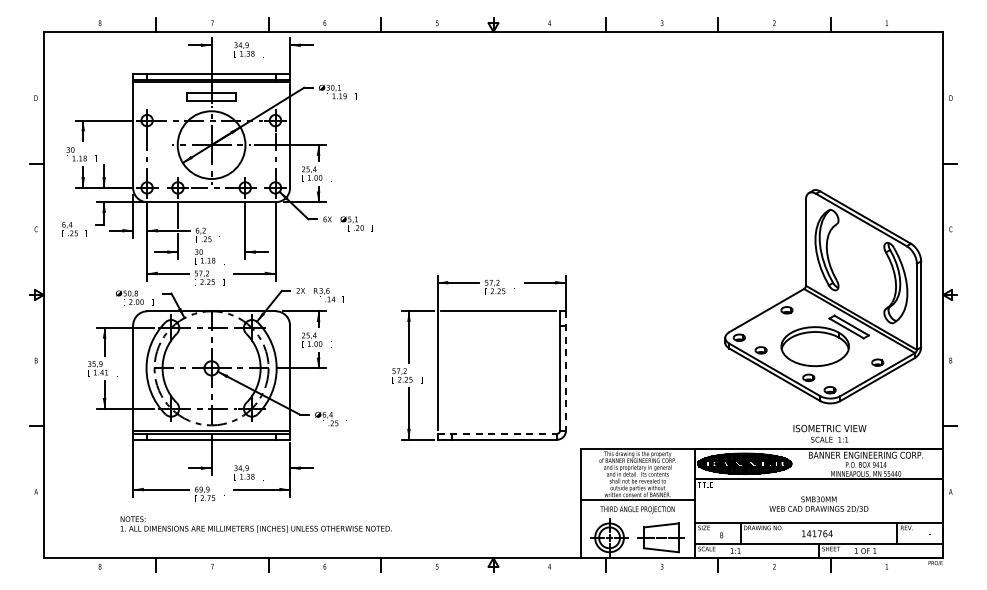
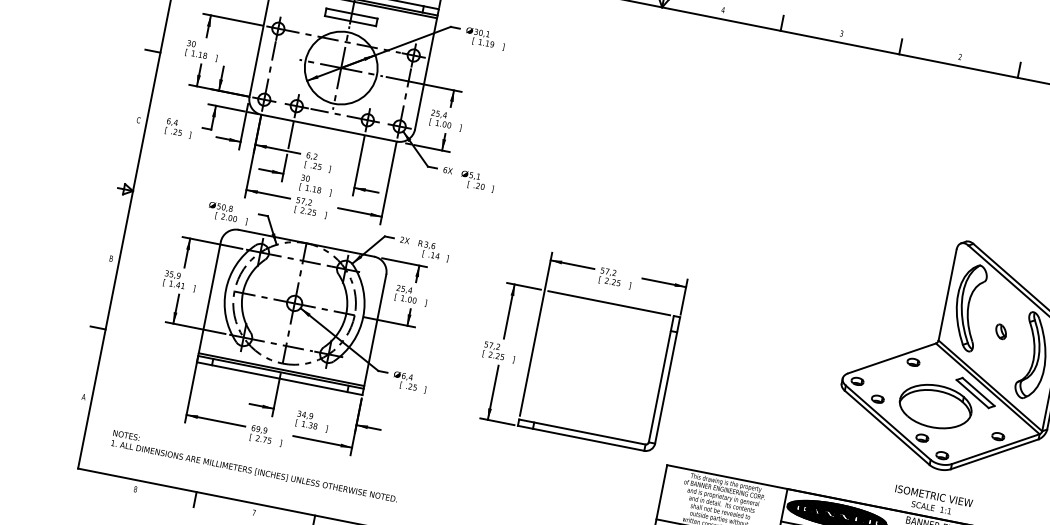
part: (861, 266) -> (1001, 331), added
line: (565, 371) -> (667, 380), dashed -> solid
line: (497, 433) -> (582, 431), dashed -> solid
text: (255, 524) -> (254, 466), moved

